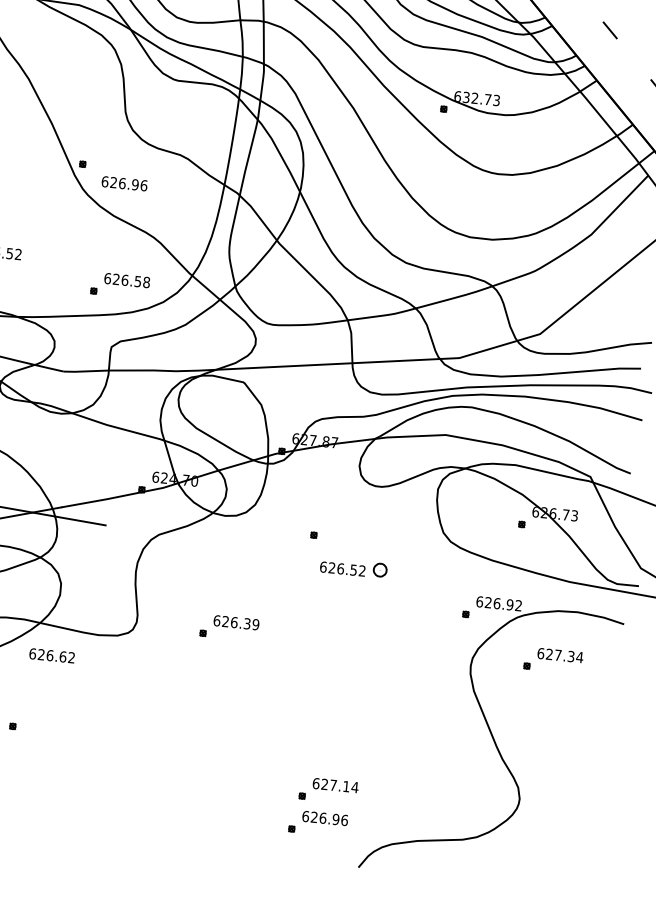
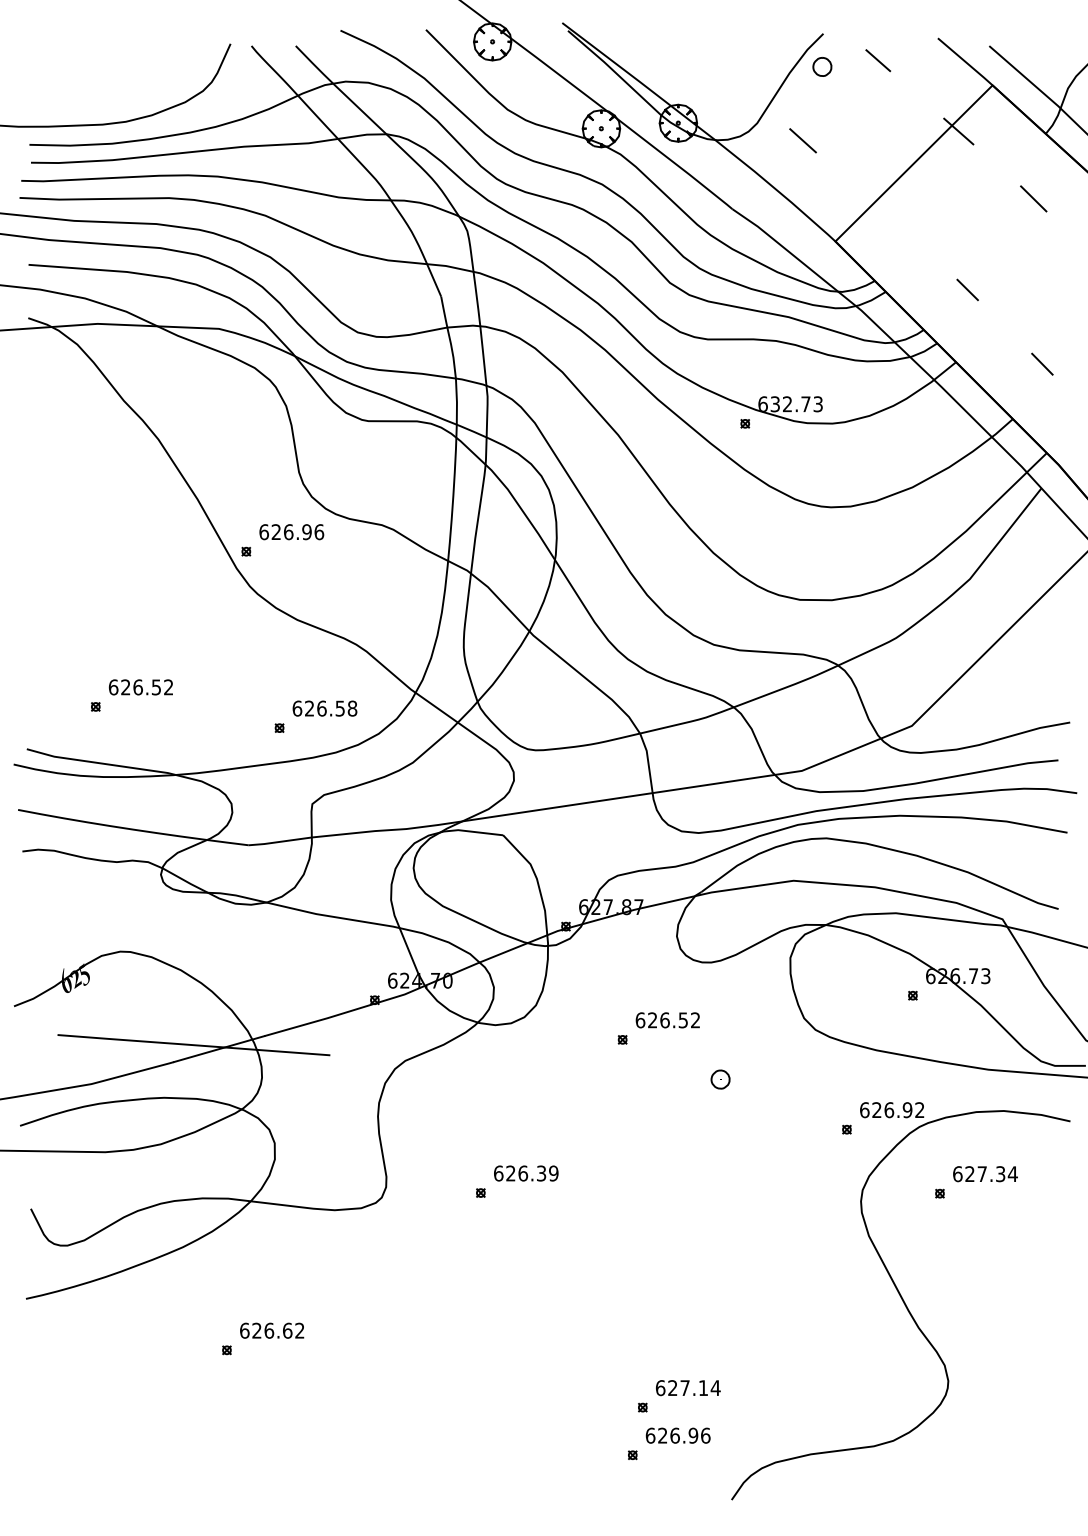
text: (124, 183) -> (291, 532), moved
text: (342, 569) -> (667, 1020), moved
text: (52, 655) -> (272, 1330), moved

